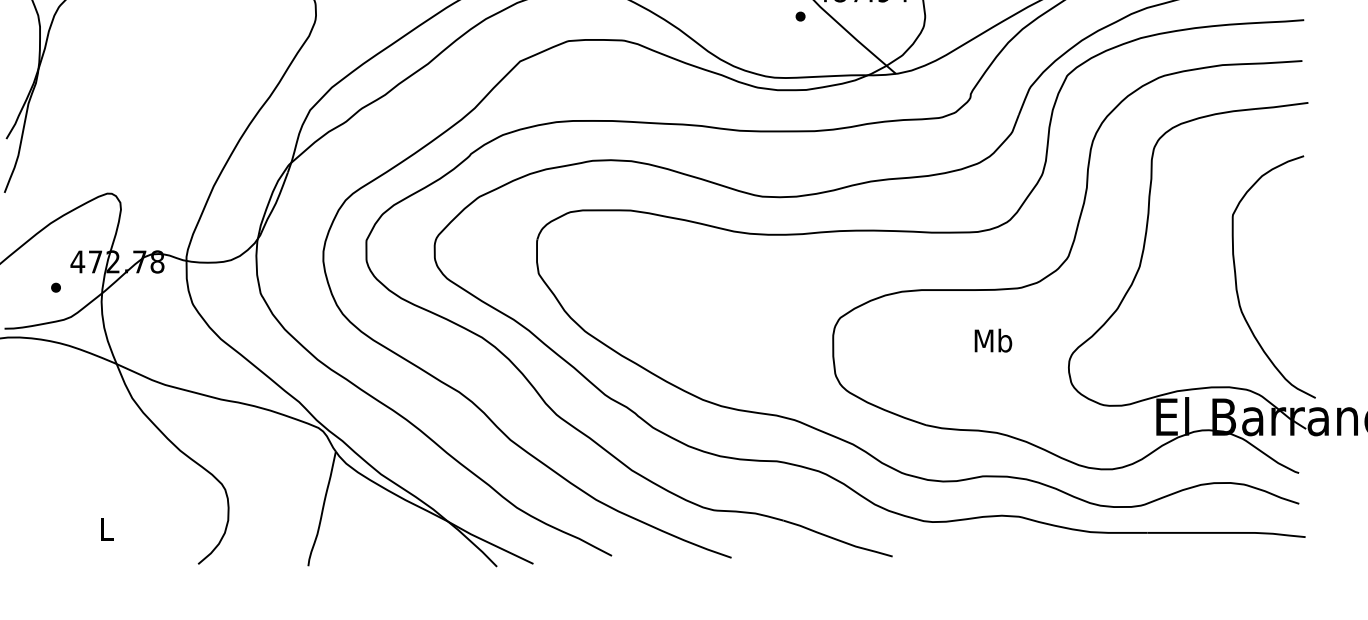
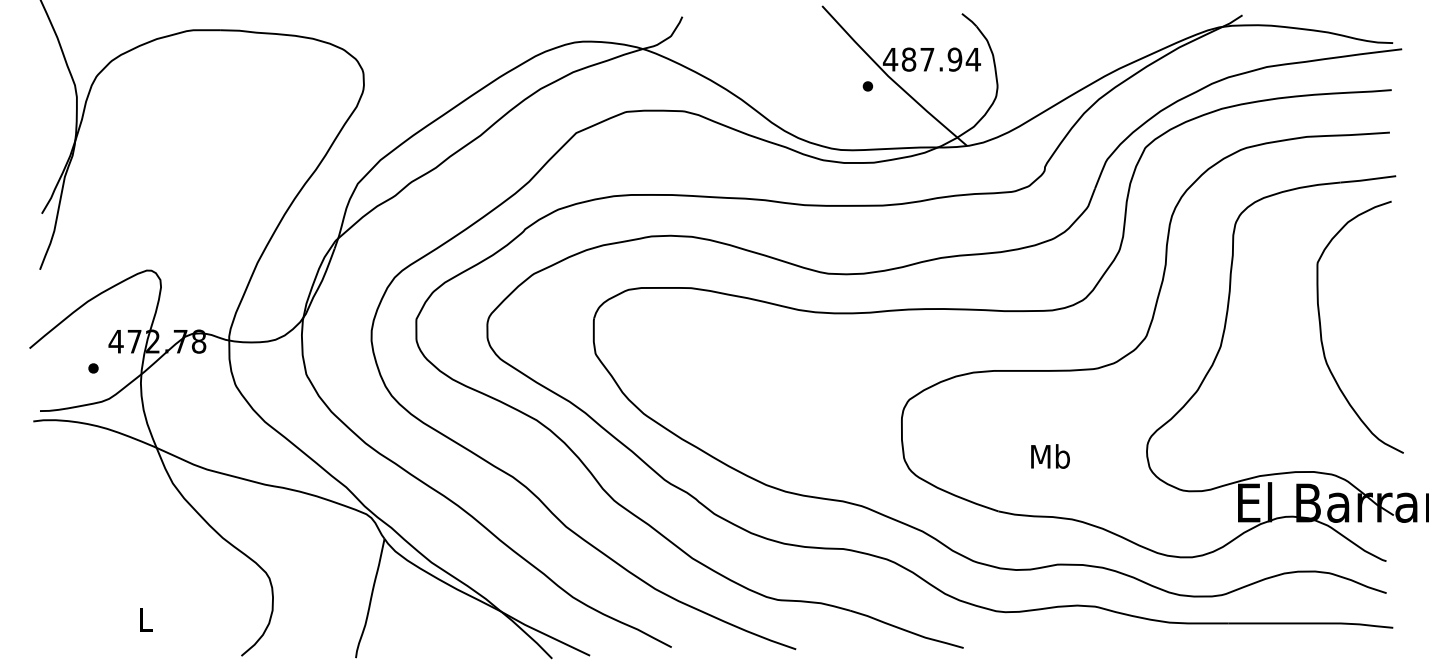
curve: (1236, 276) -> (1321, 326), moved
text: (993, 340) -> (1050, 456), moved

